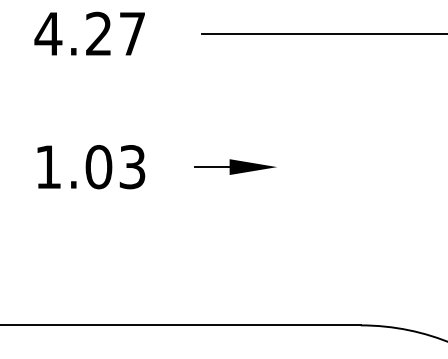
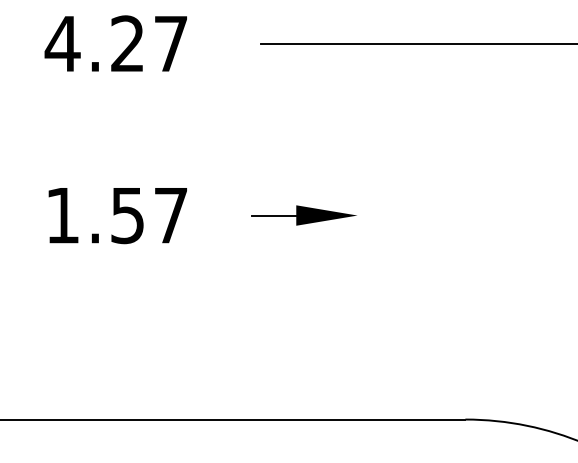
text: (115, 167) -> (148, 215), 1.03 -> 1.57

